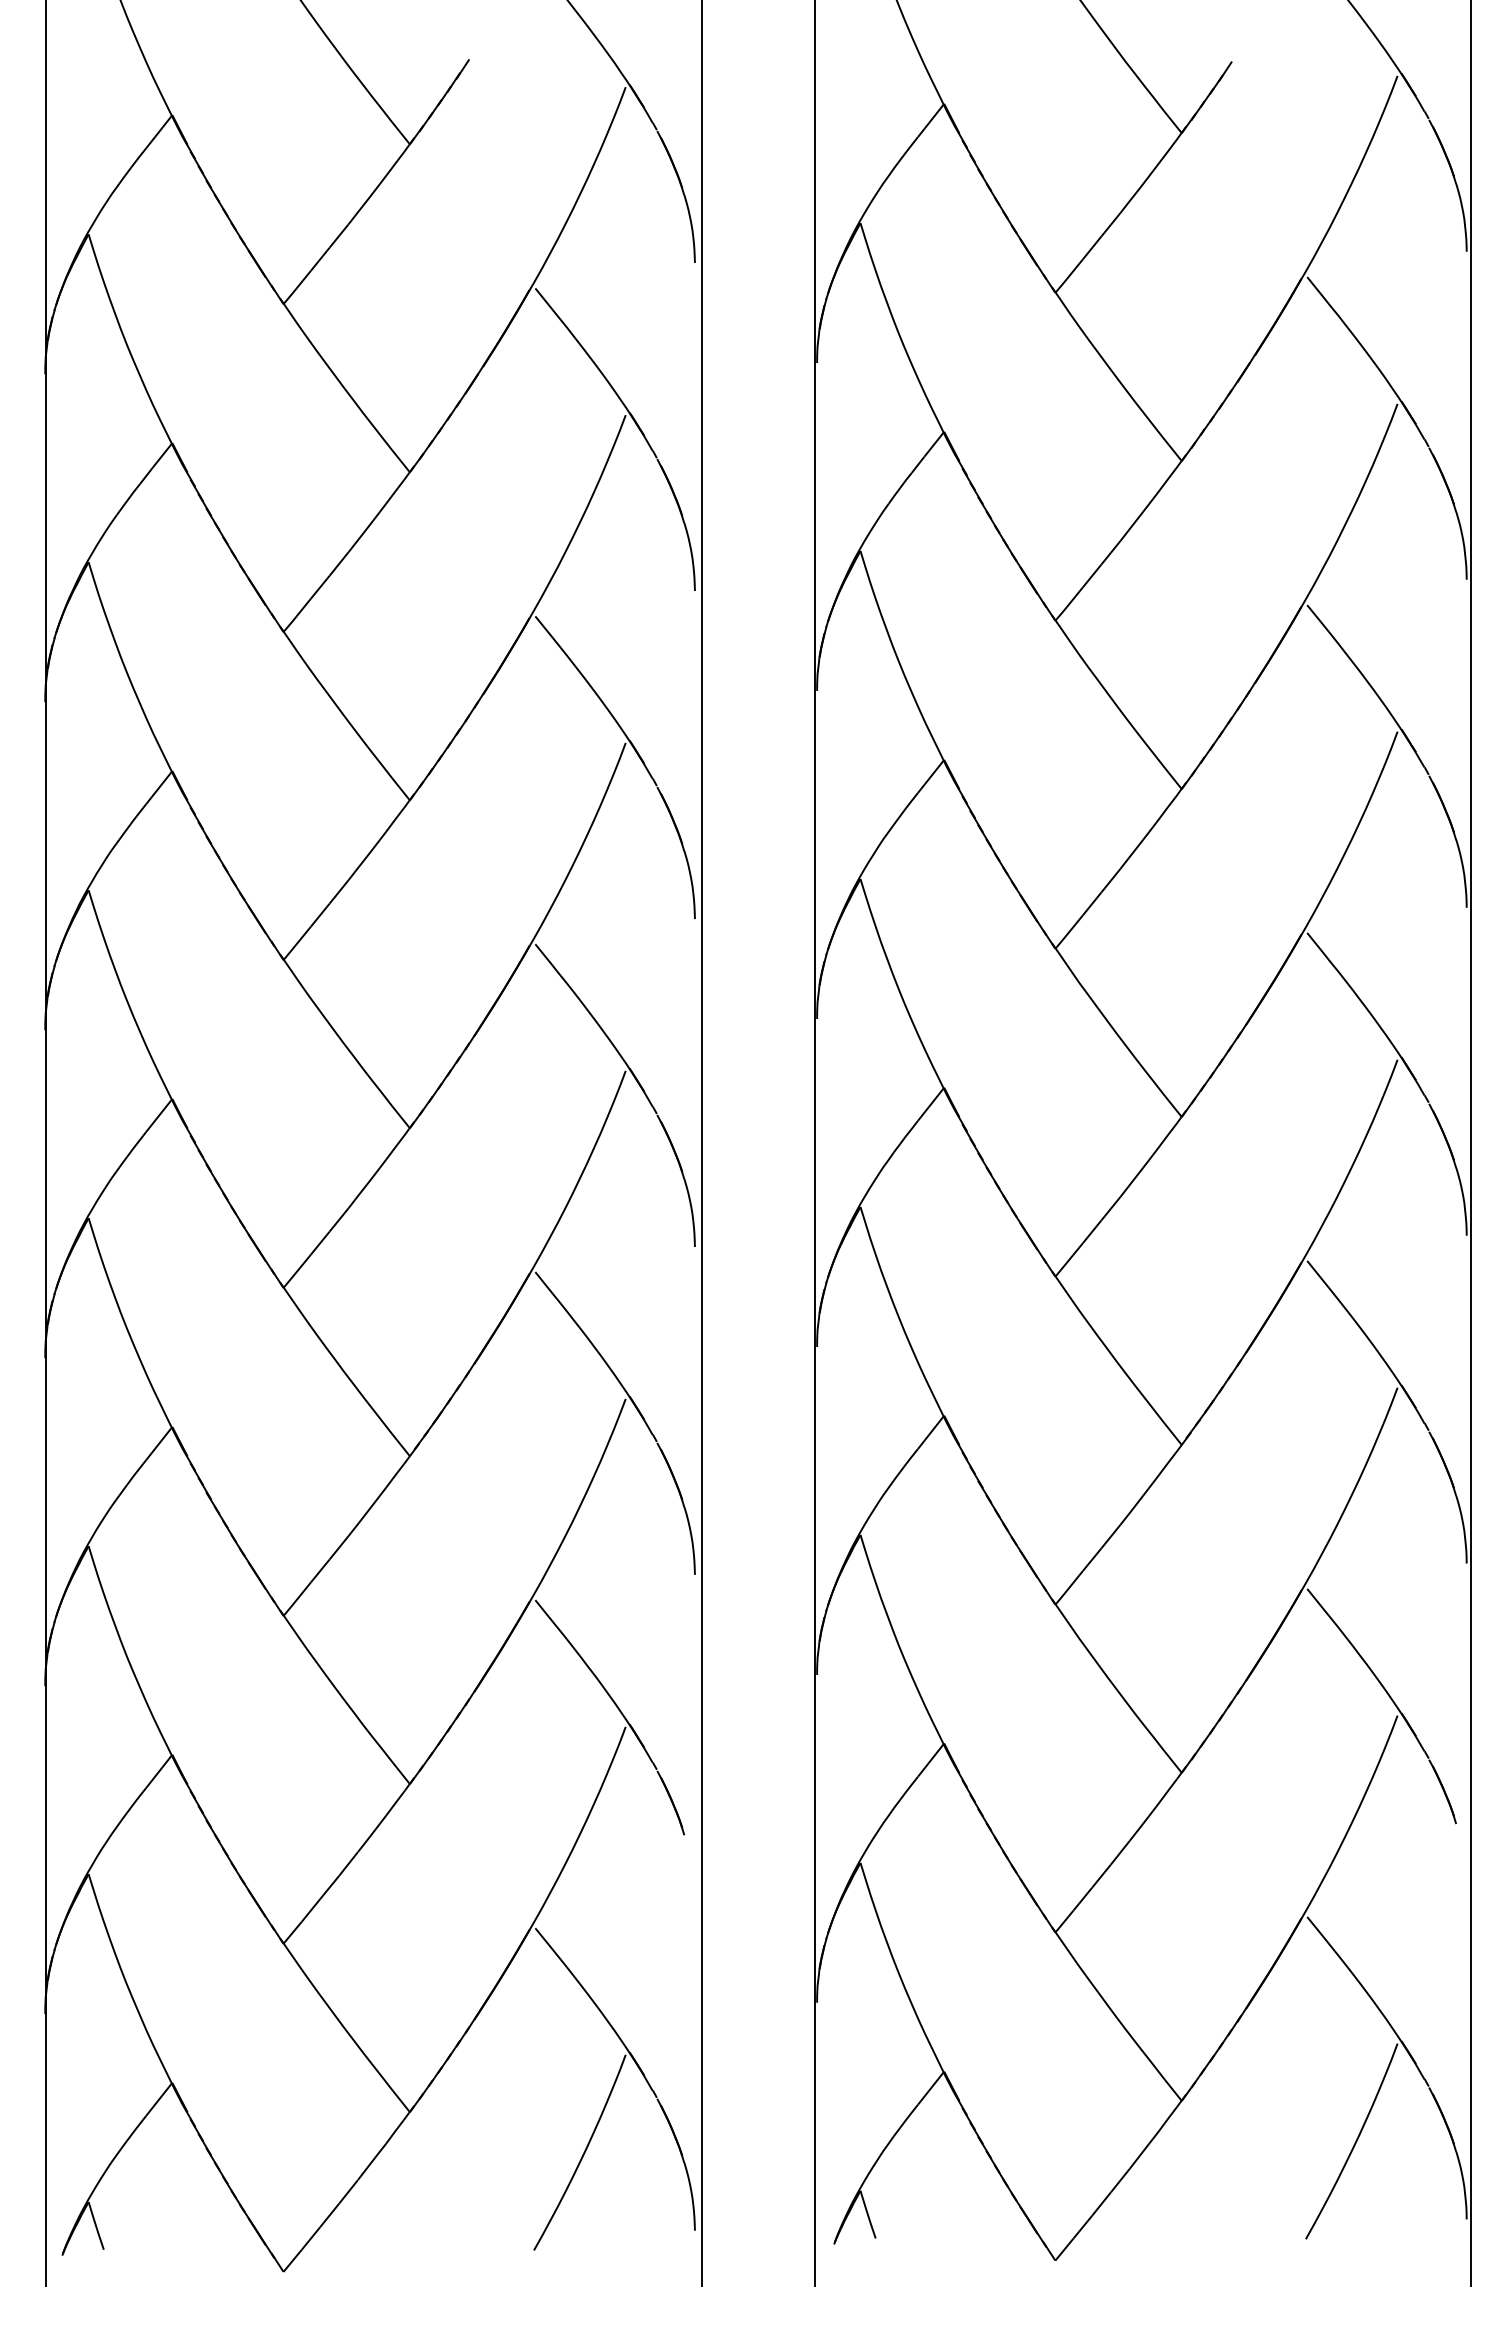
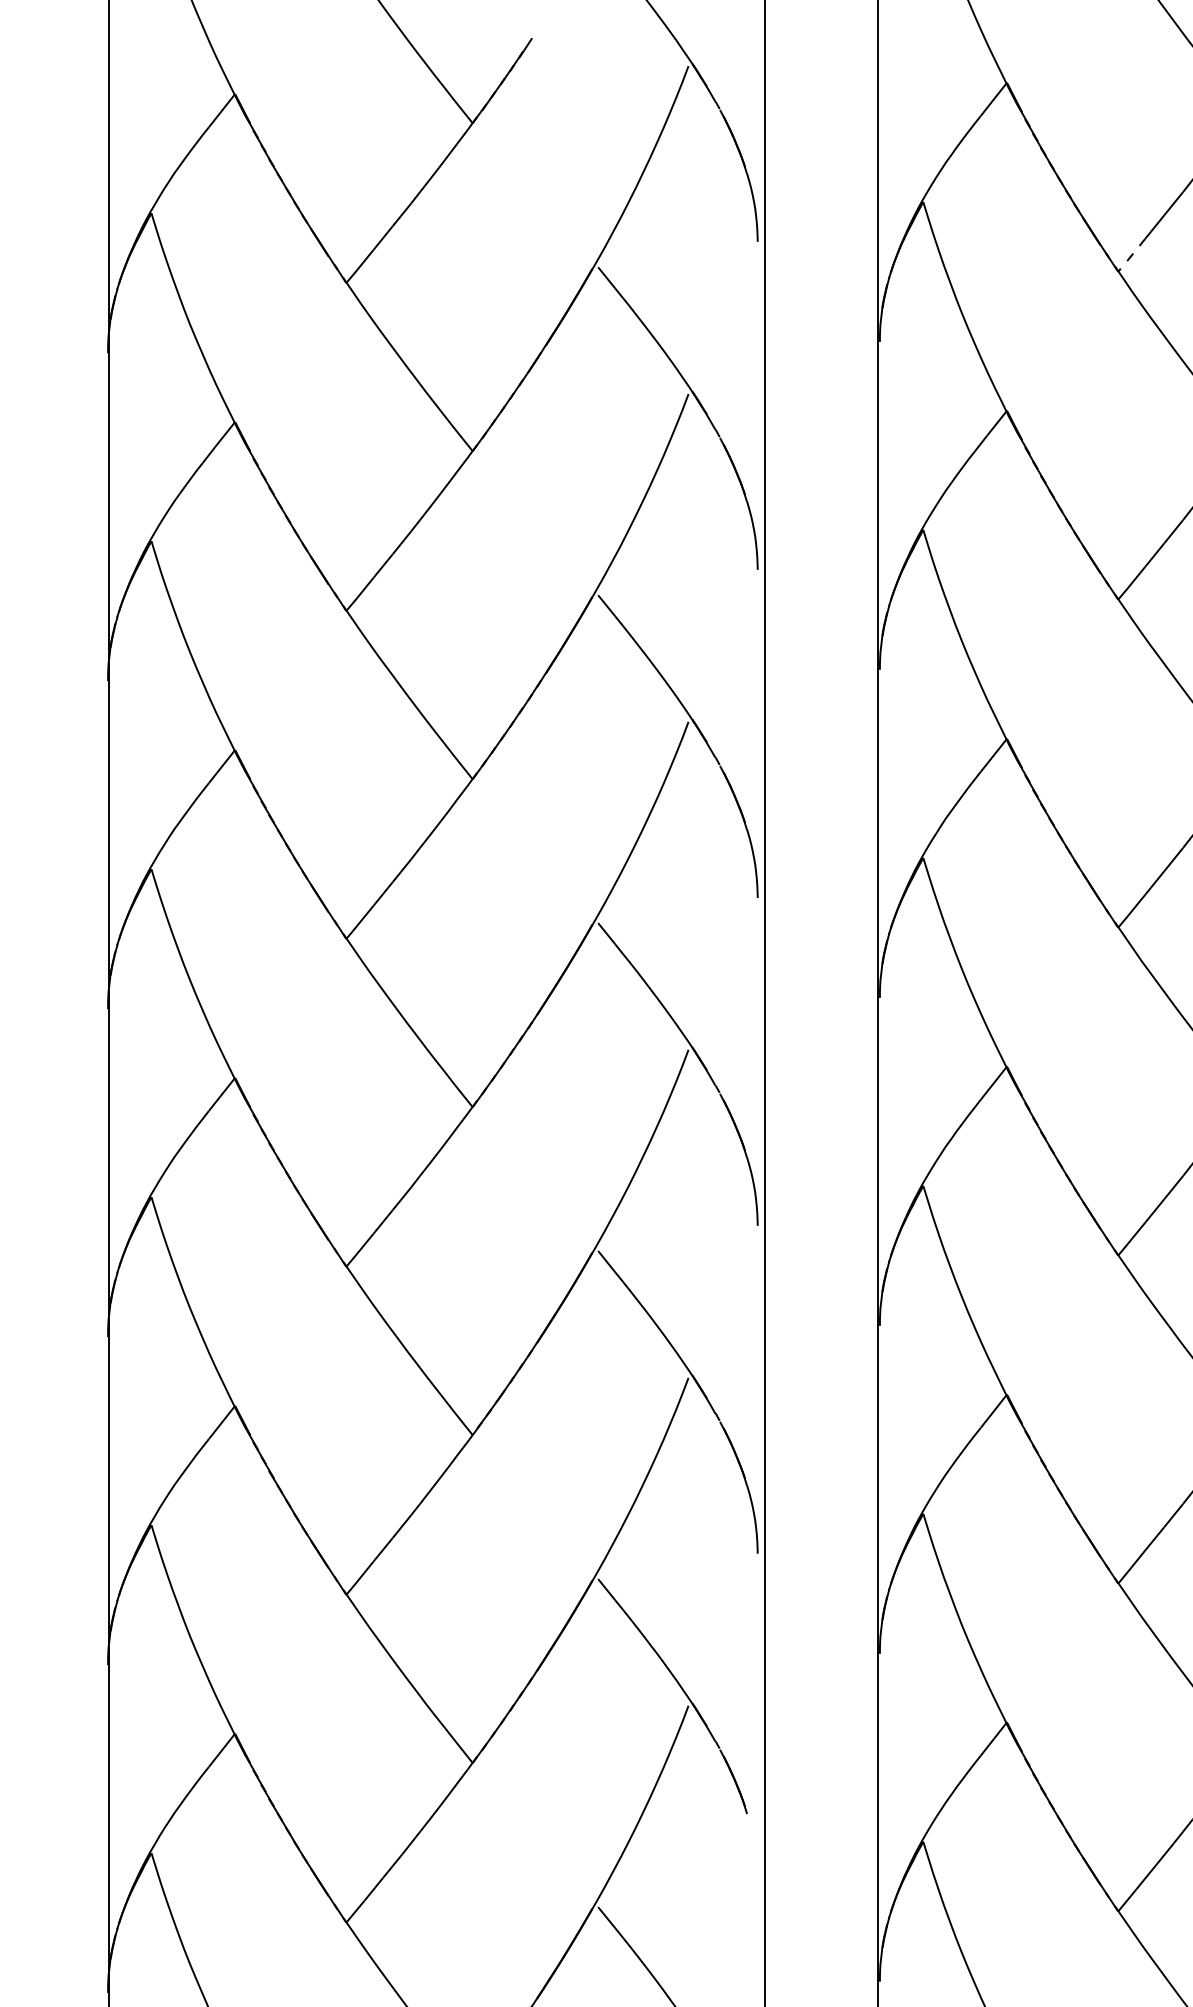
line: (1068, 277) -> (1131, 256), solid -> dashed

